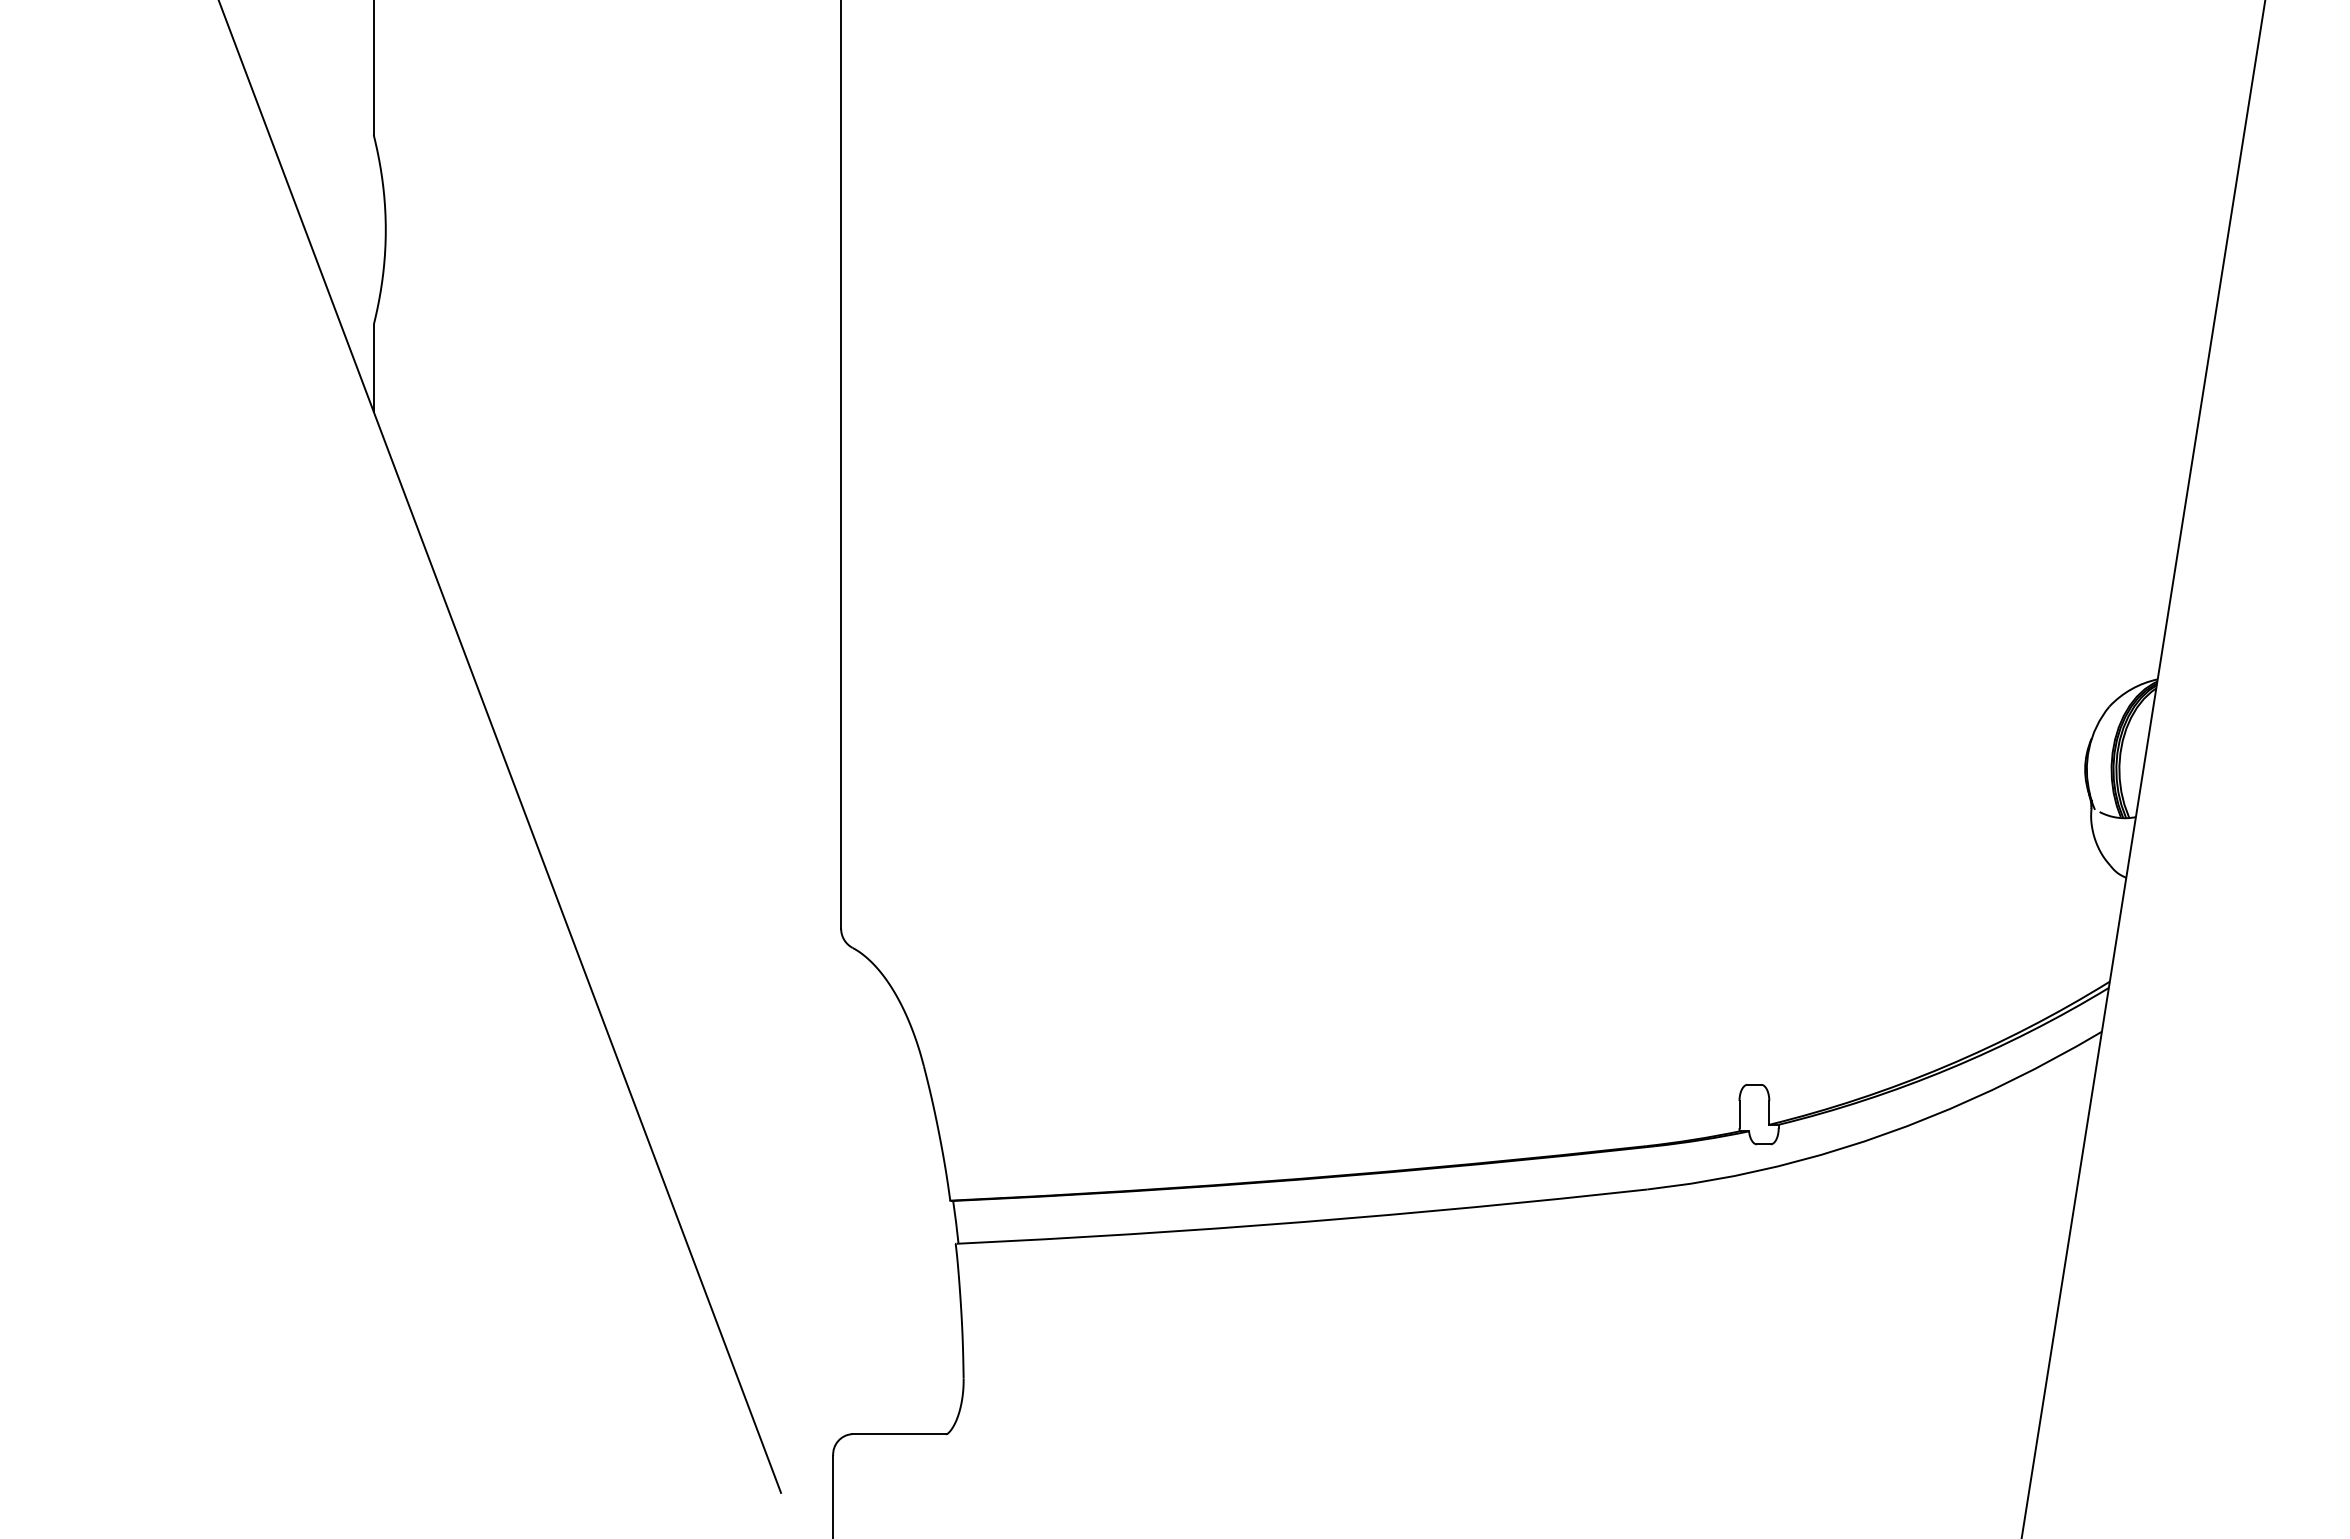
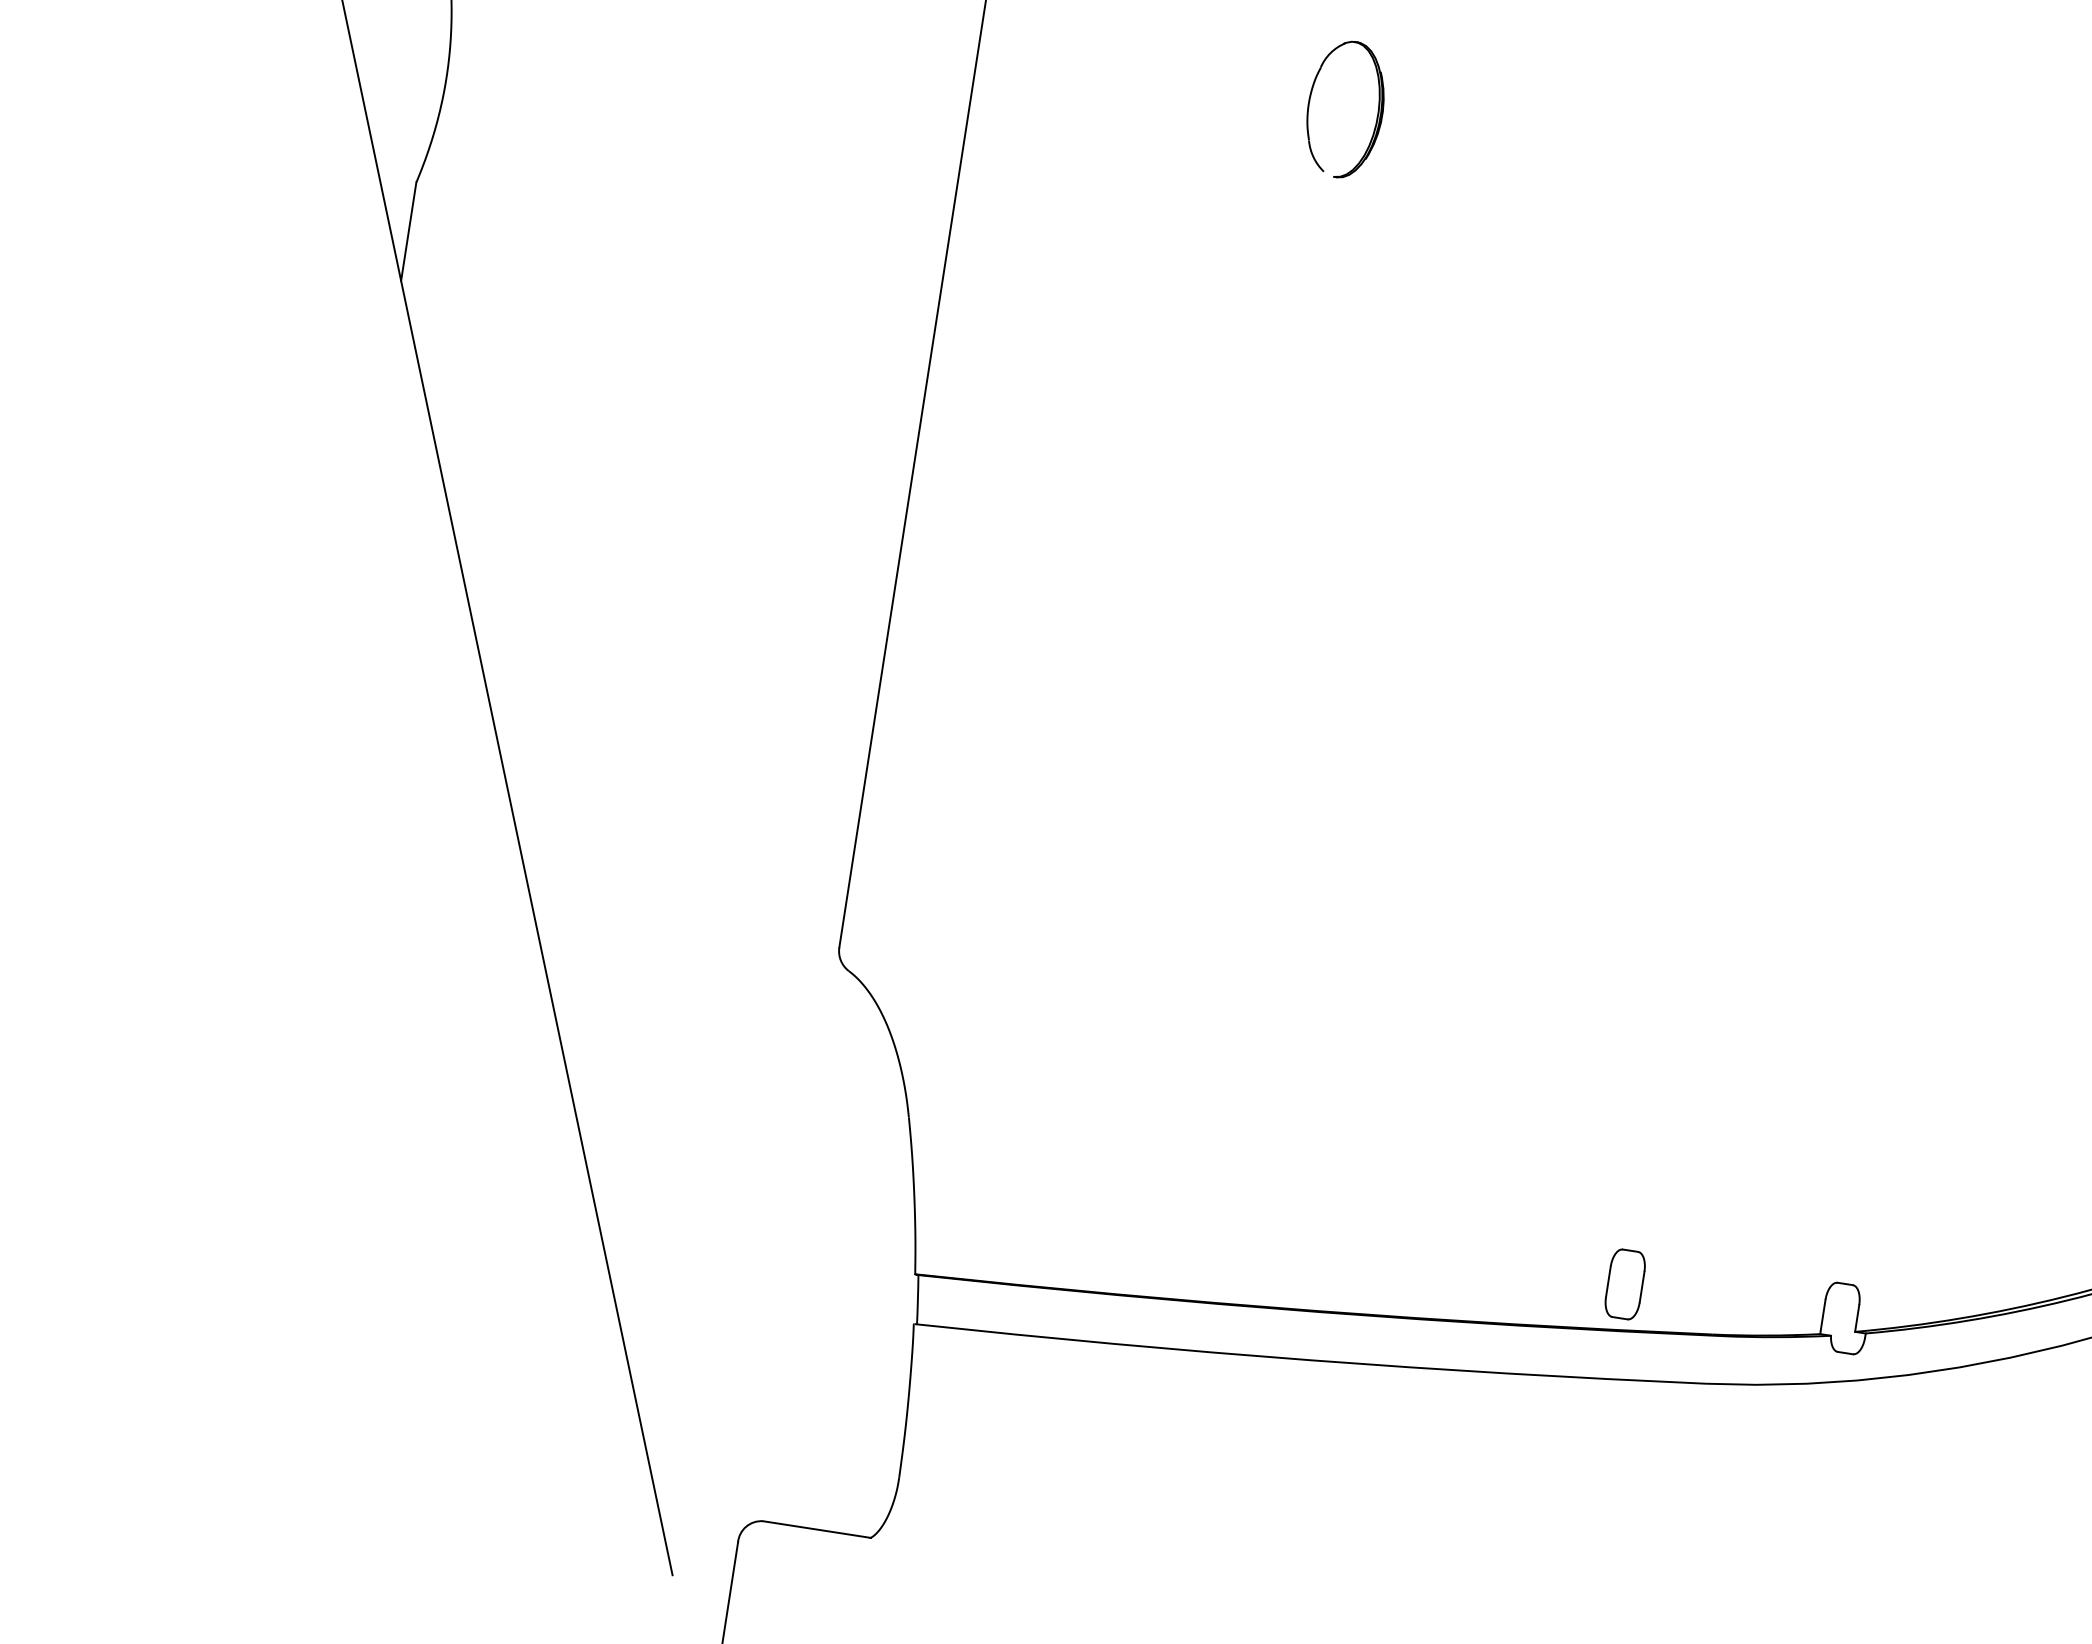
part: (1193, 131) -> (1377, 107), added
part: (1564, 1114) -> (1625, 1284), added

